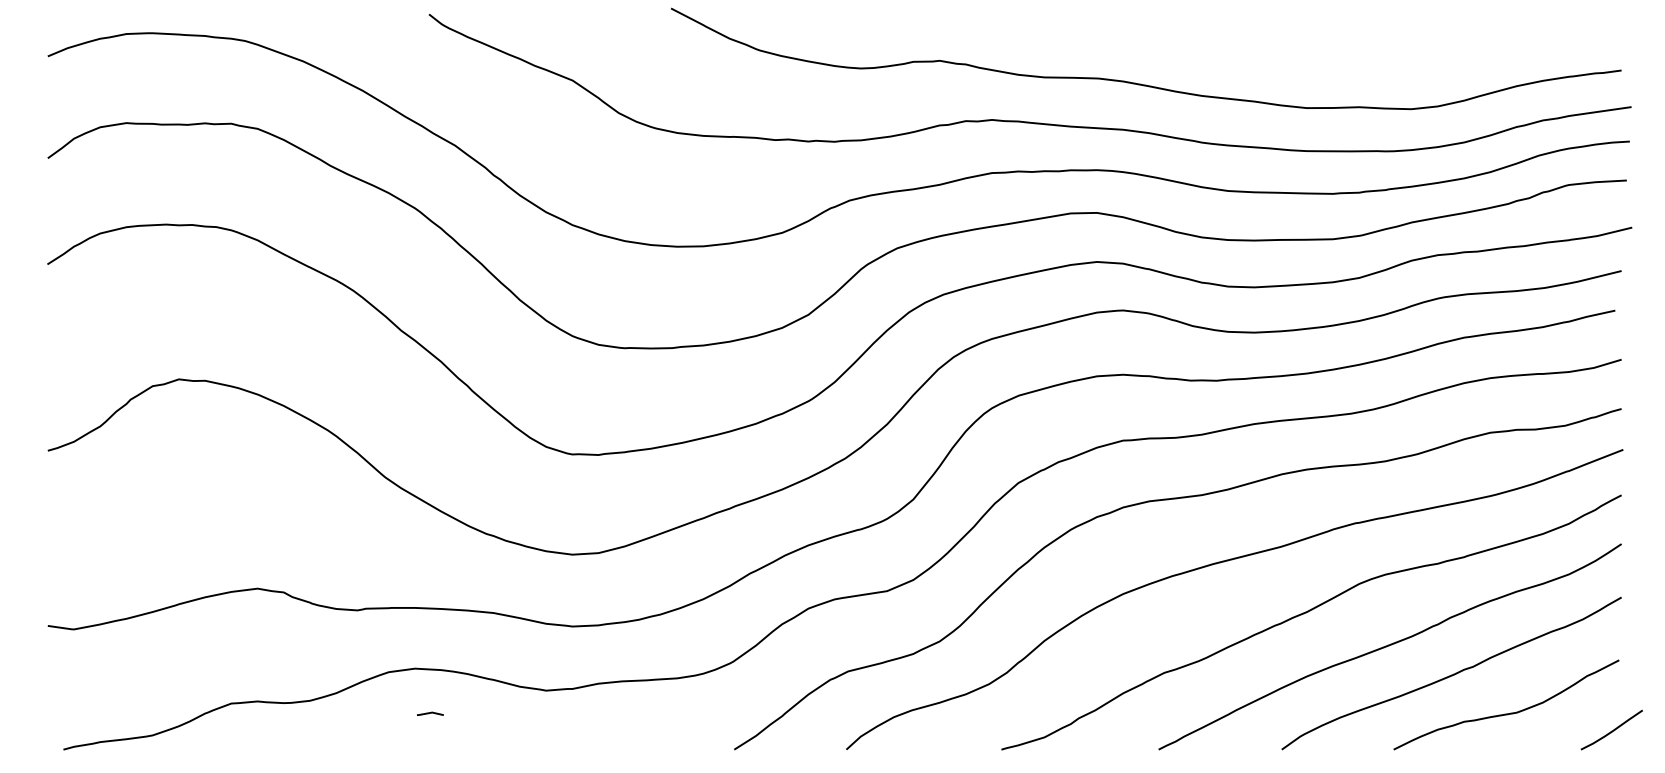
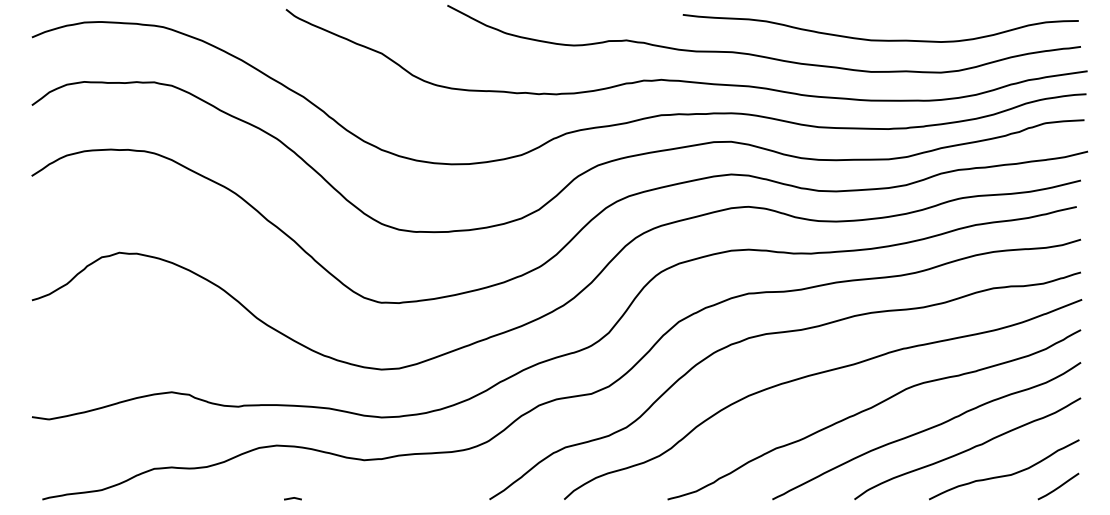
curve: (1320, 59) -> (880, 39), added
line: (429, 713) -> (292, 498), moved
curve: (1611, 730) -> (1058, 486), moved

